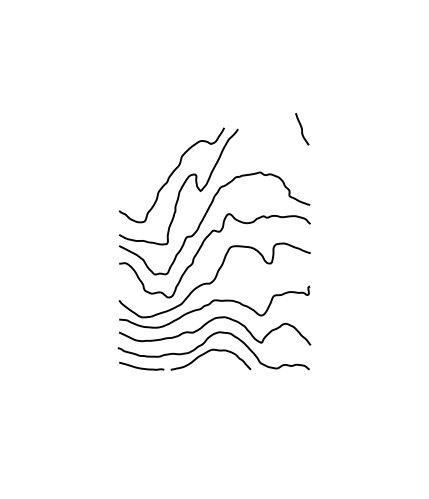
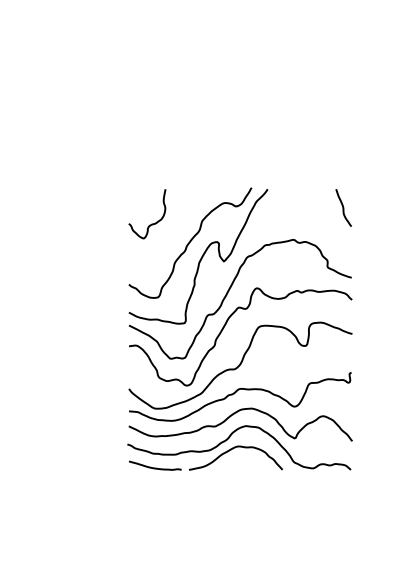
curve: (302, 129) -> (343, 208), moved
curve: (138, 158) -> (151, 223), added

